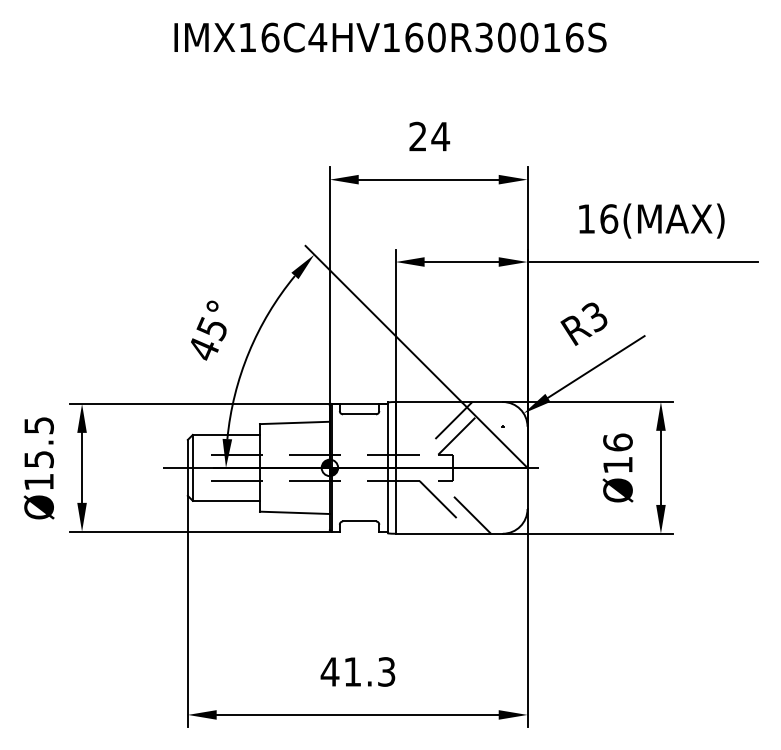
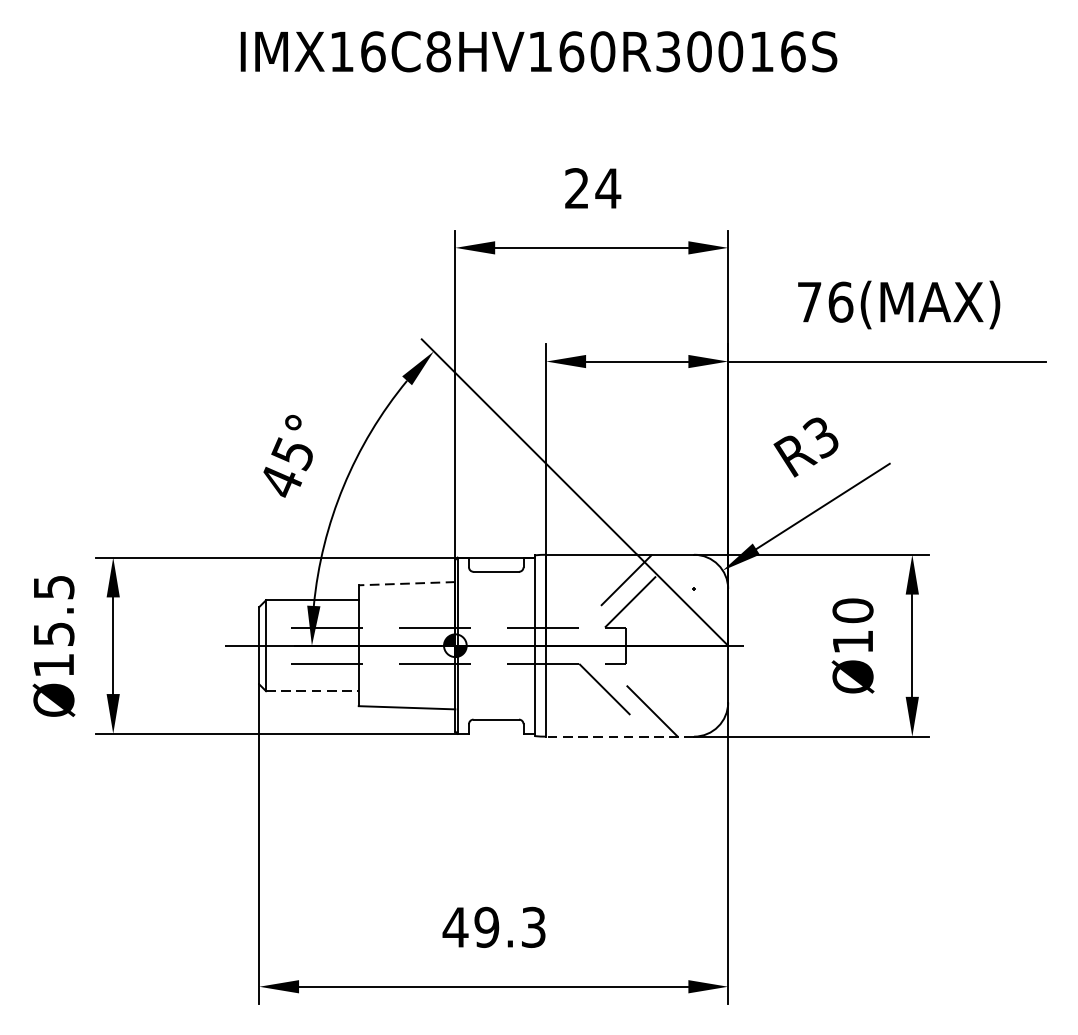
text: (317, 37) -> (438, 51), IMX16C4HV160R30016S -> IMX16C8HV160R30016S
text: (586, 218) -> (809, 301), 16(MAX) -> 76(MAX)
line: (294, 422) -> (406, 583), solid -> dashed
text: (617, 442) -> (852, 610), Ø16 -> Ø10
line: (226, 500) -> (312, 690), solid -> dashed
line: (449, 533) -> (620, 736), solid -> dashed
text: (352, 671) -> (486, 926), 41.3 -> 49.3

